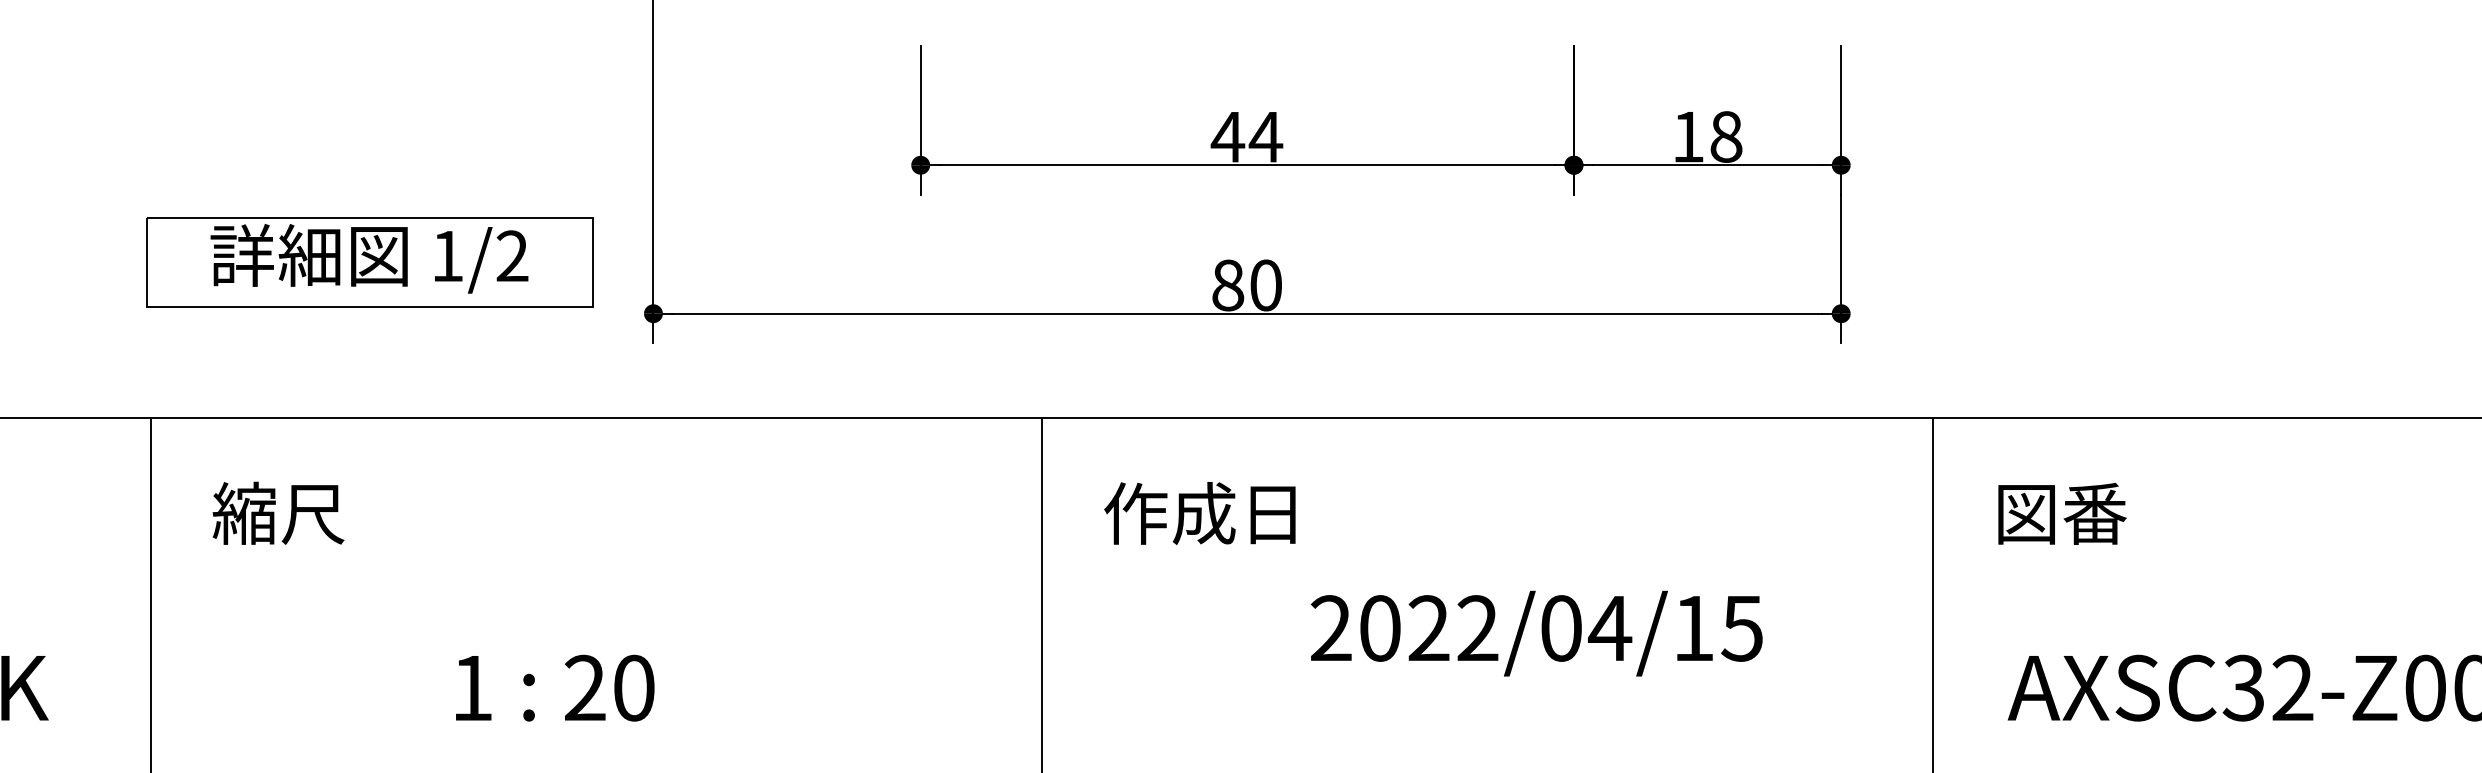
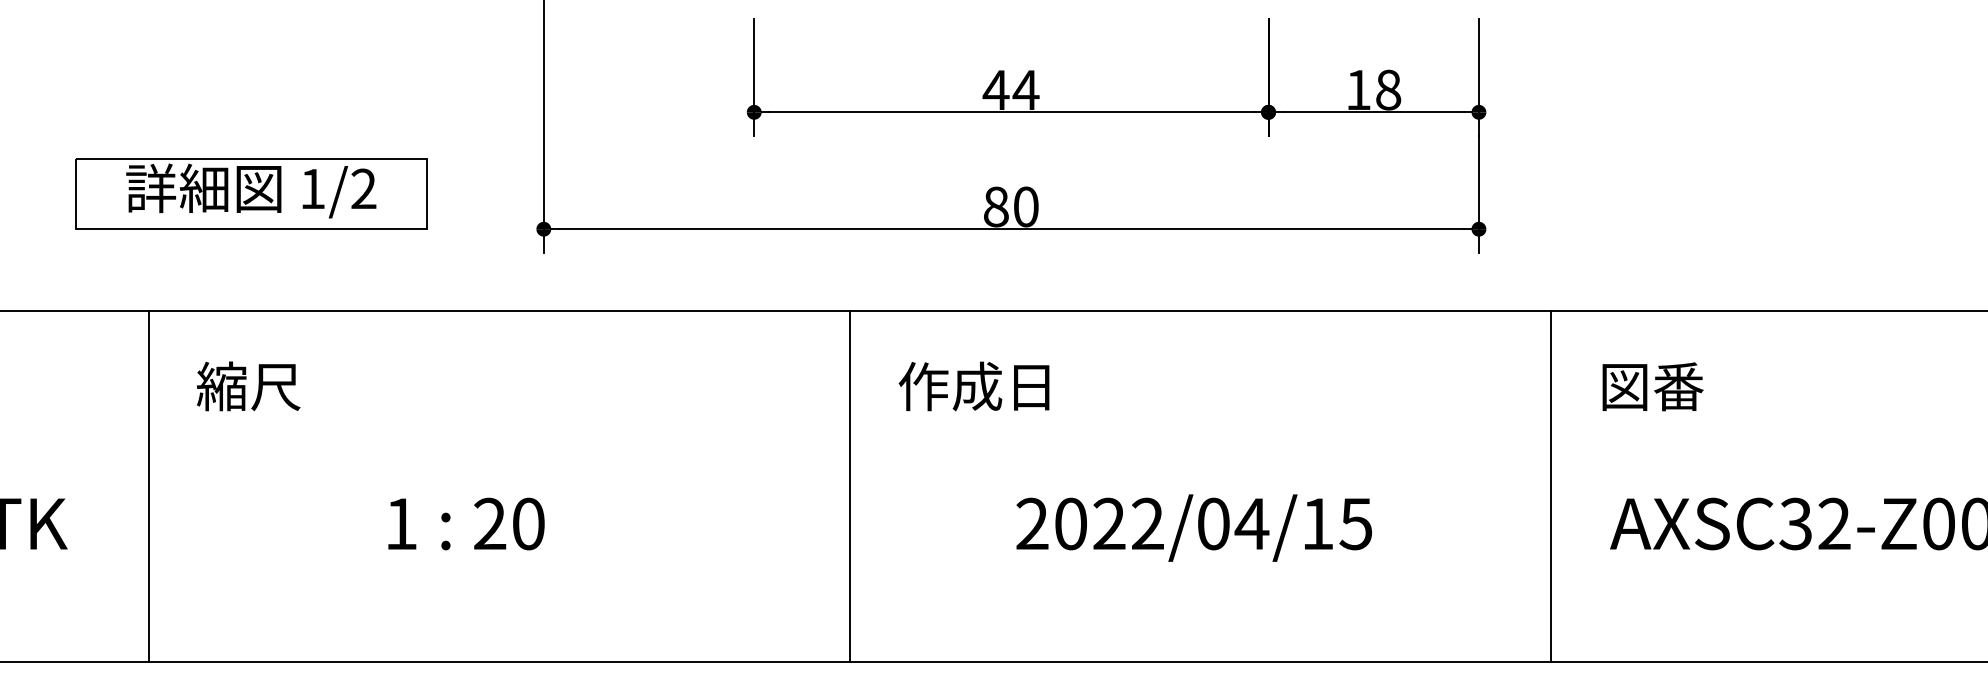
part: (369, 261) -> (251, 193), moved
text: (1535, 632) -> (1193, 527), moved

